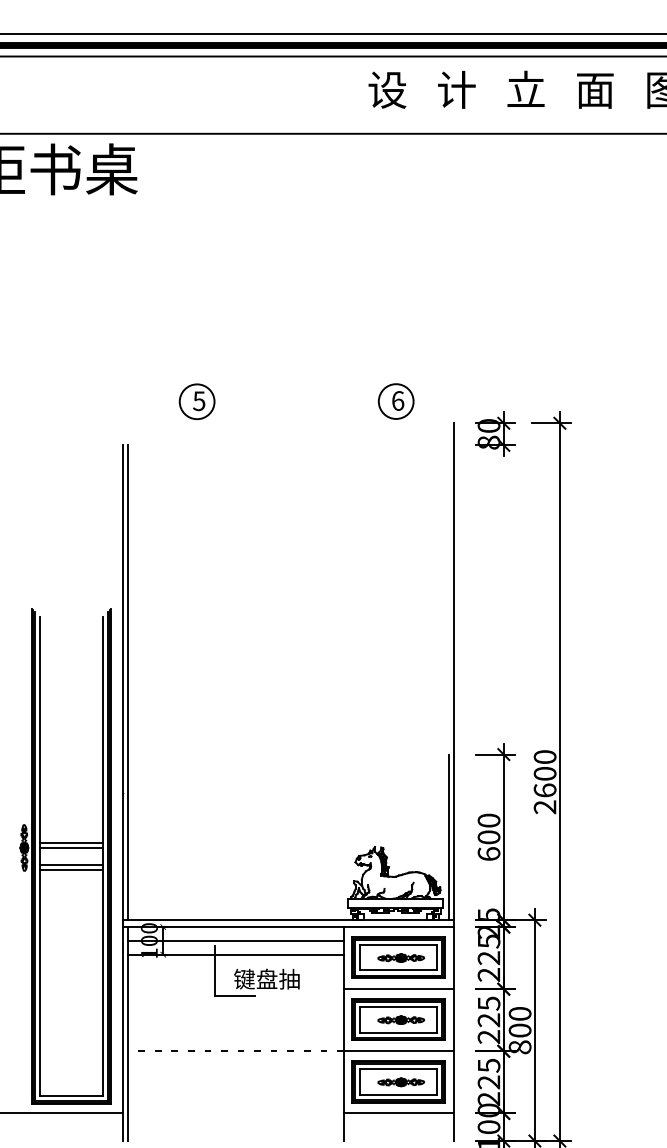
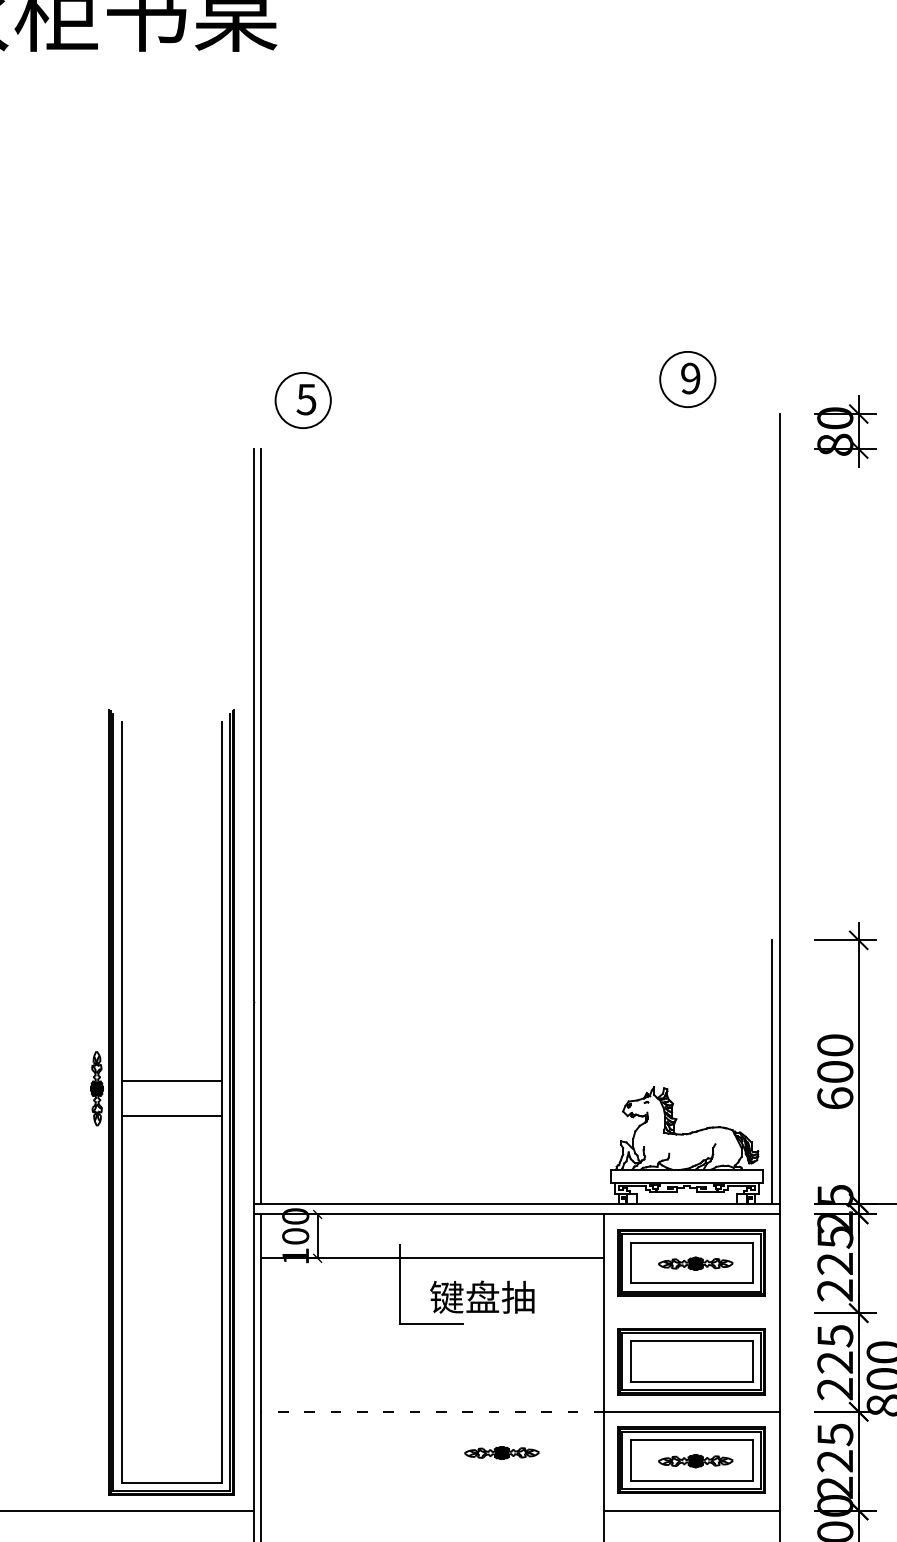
text: (398, 400) -> (691, 377), 6 -> 9
part: (196, 401) -> (302, 400), moved
line: (70, 848) -> (170, 1089), removed
line: (70, 870) -> (170, 1124), removed
line: (235, 940) -> (432, 1235), removed
line: (398, 989) -> (691, 1313), removed
part: (401, 1019) -> (502, 1451), moved

